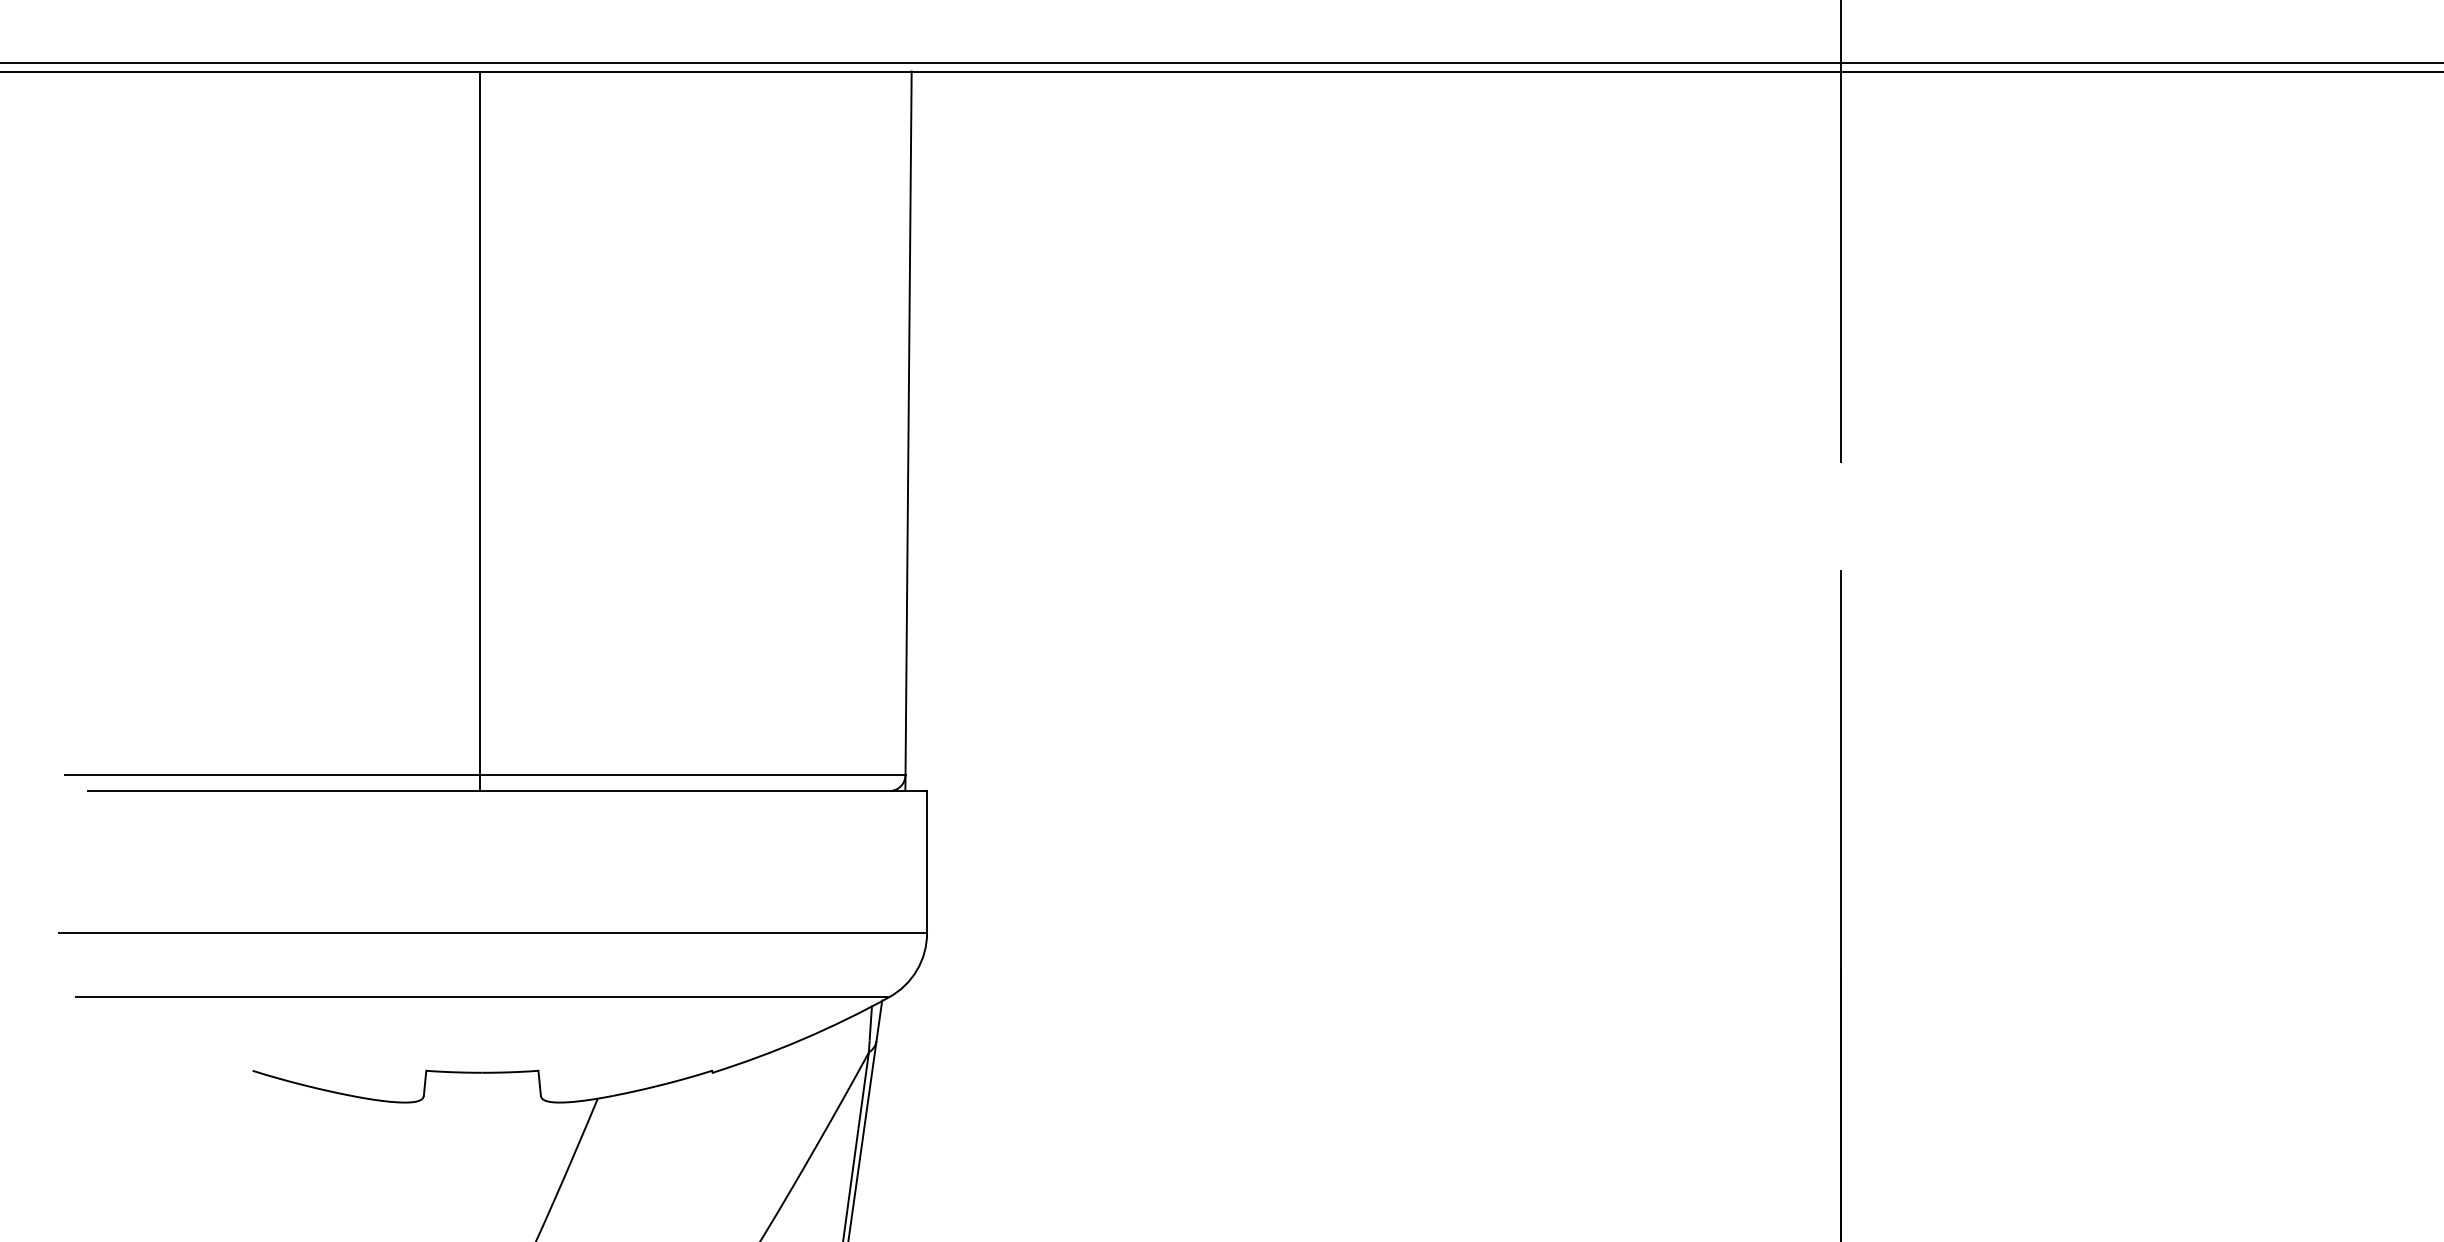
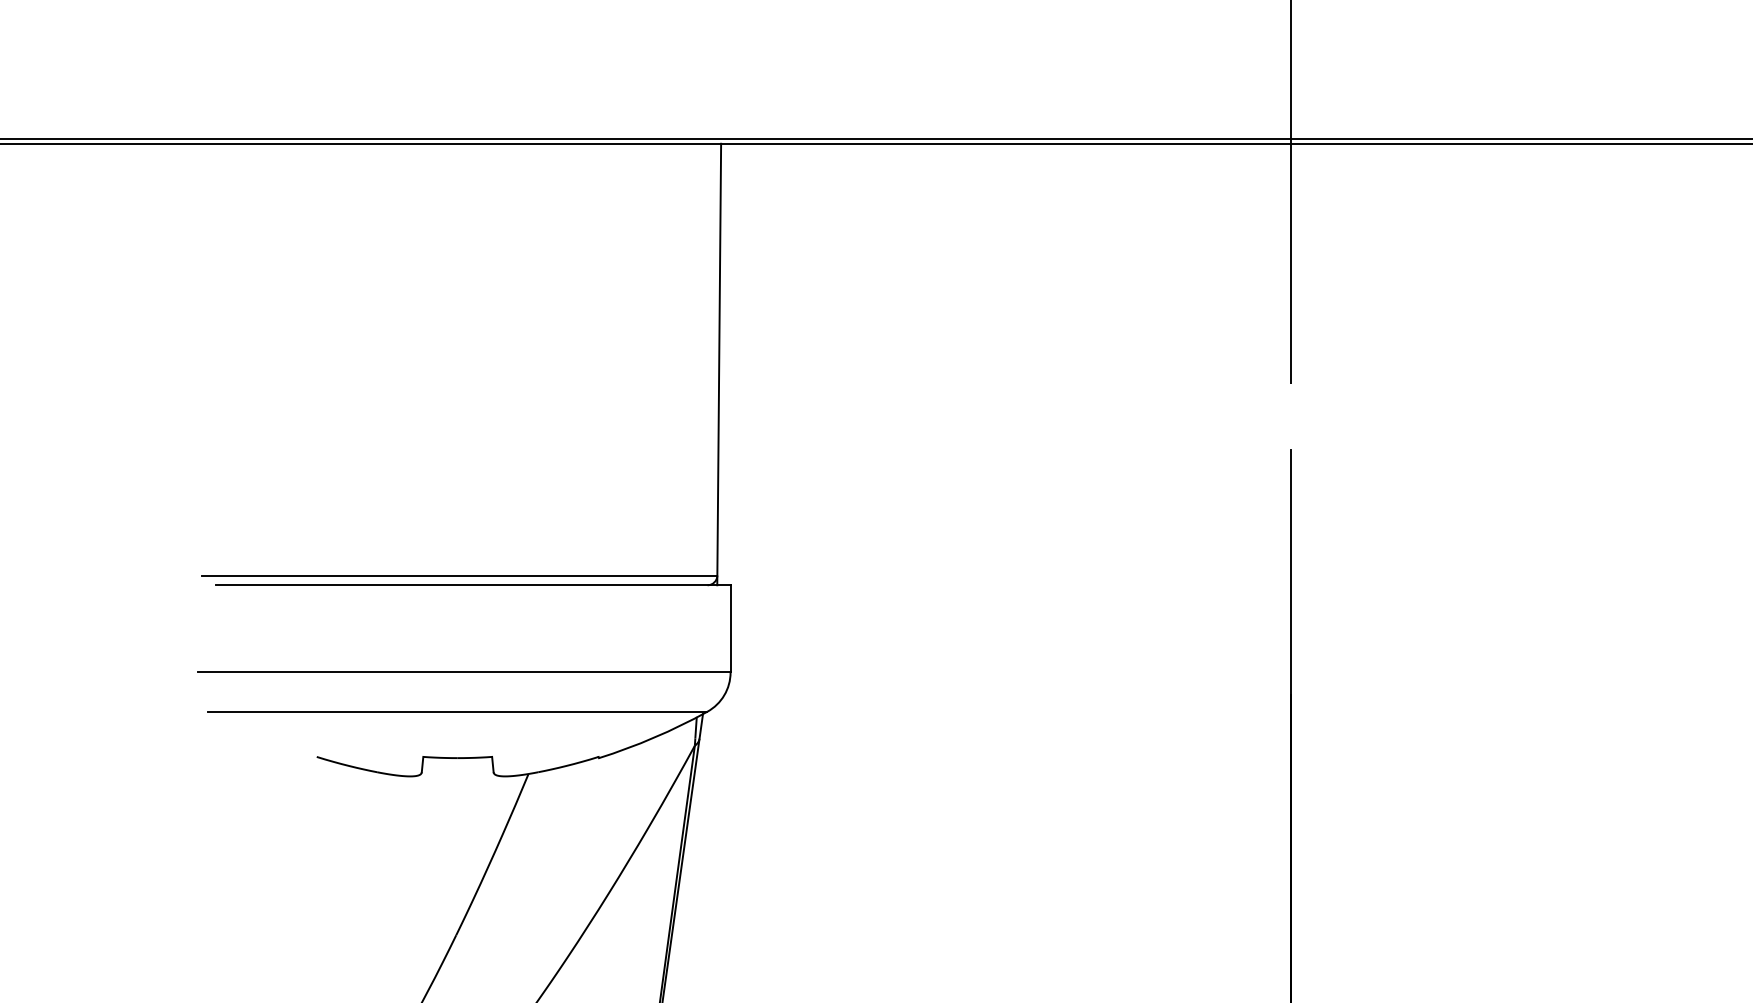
line: (480, 431) -> (456, 364), removed

